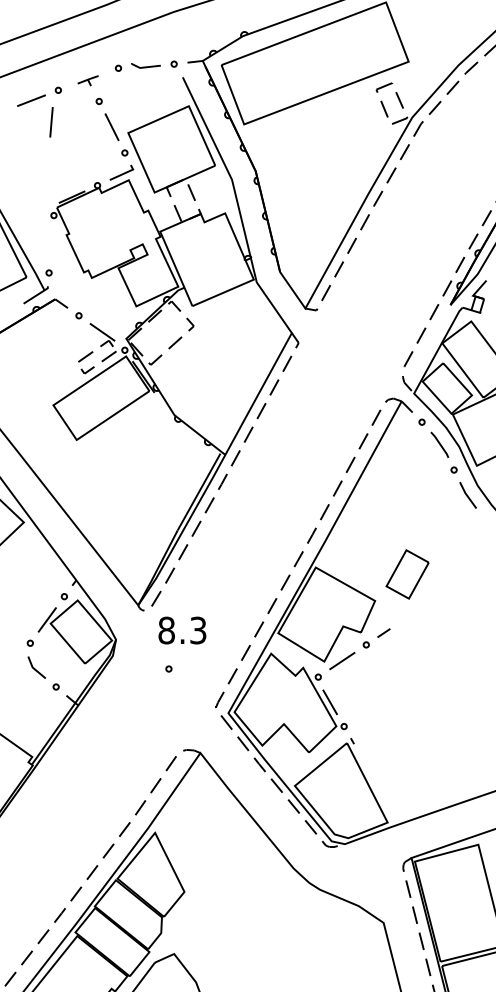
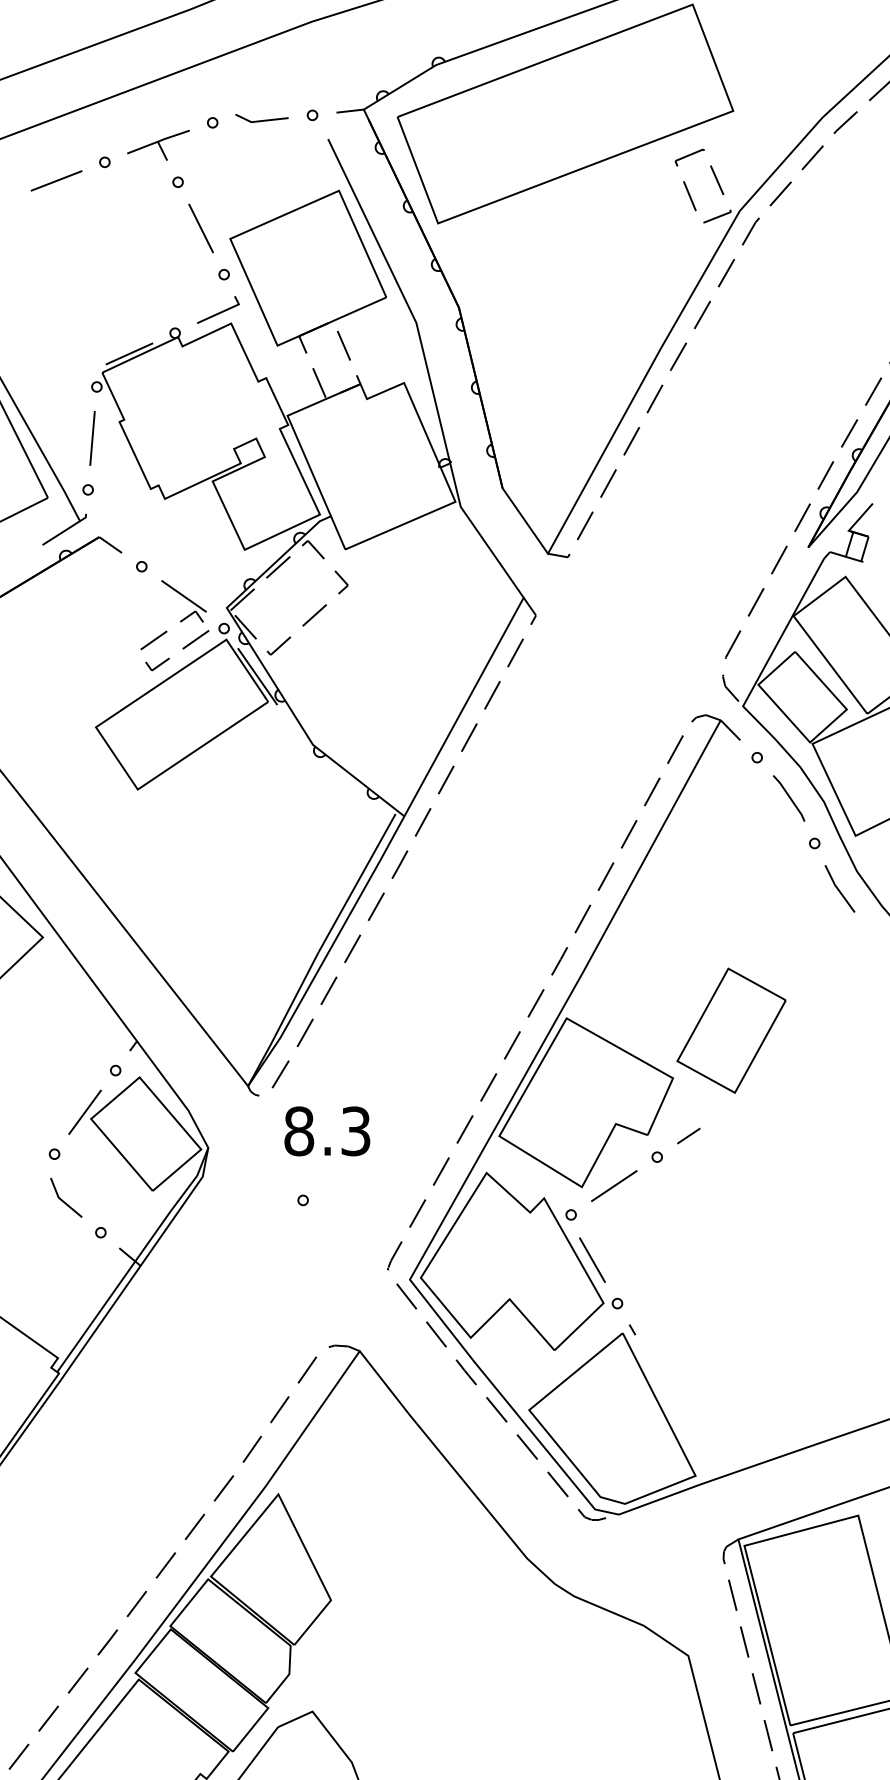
part: (87, 80) -> (157, 144), size x1.67
line: (51, 122) -> (92, 438), moved
part: (407, 574) -> (731, 1030), size x1.43

